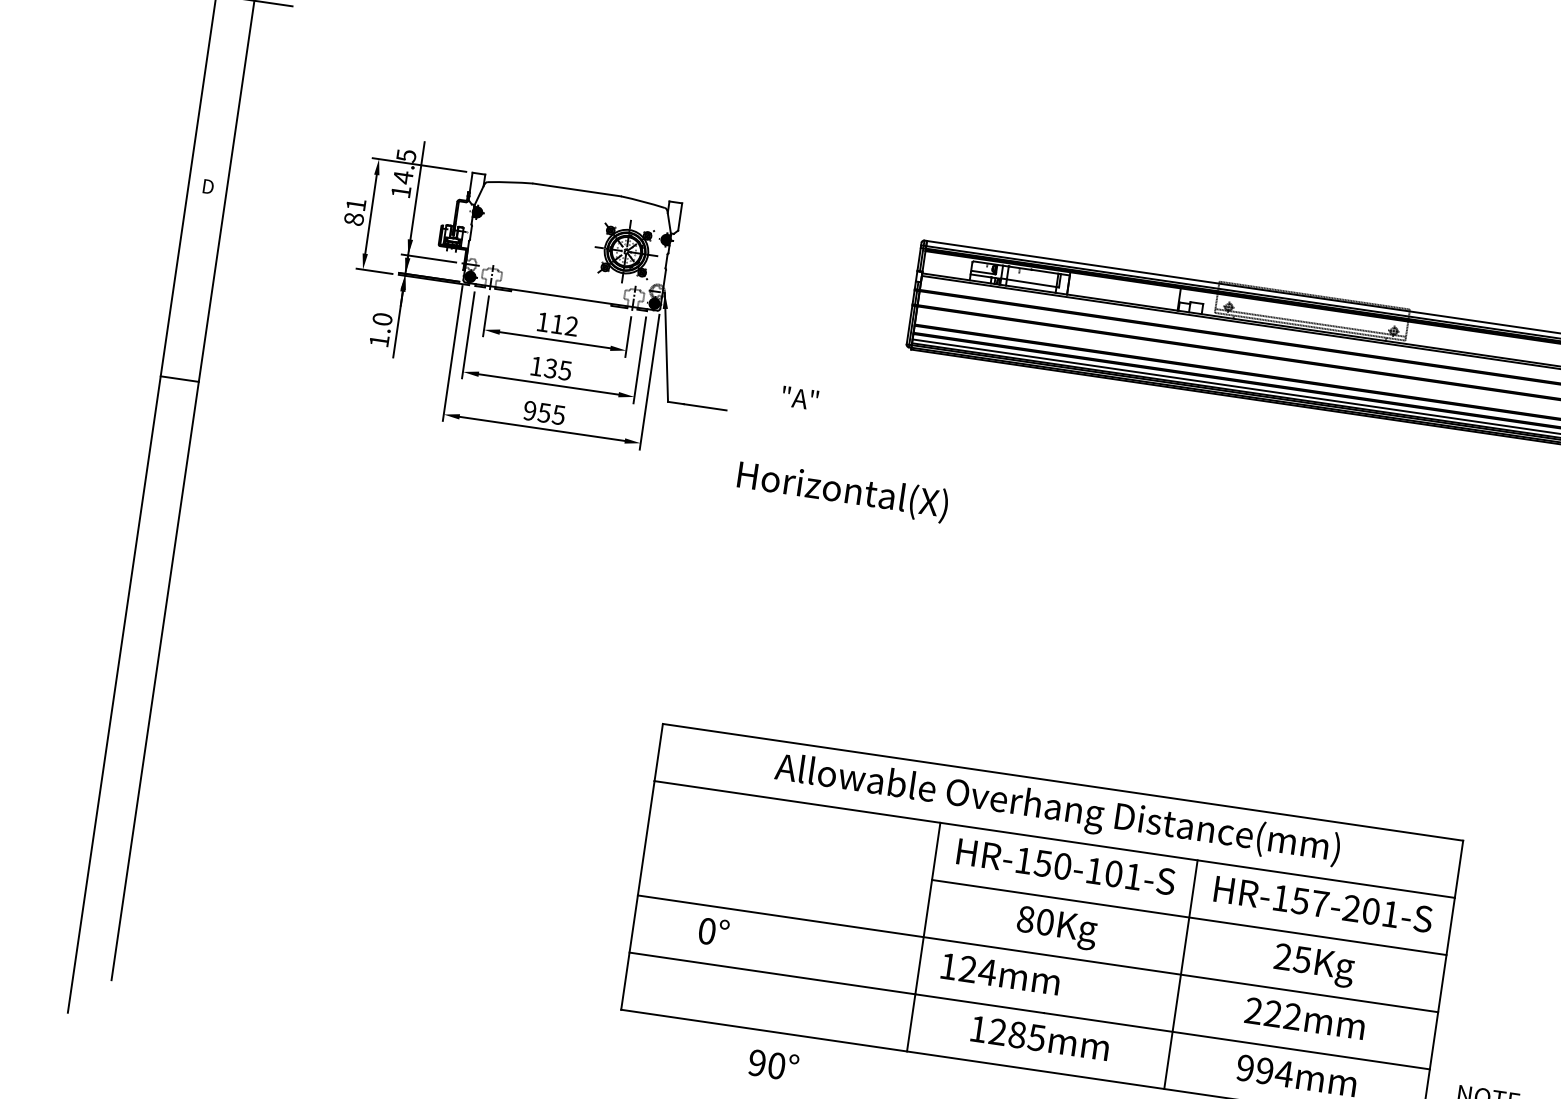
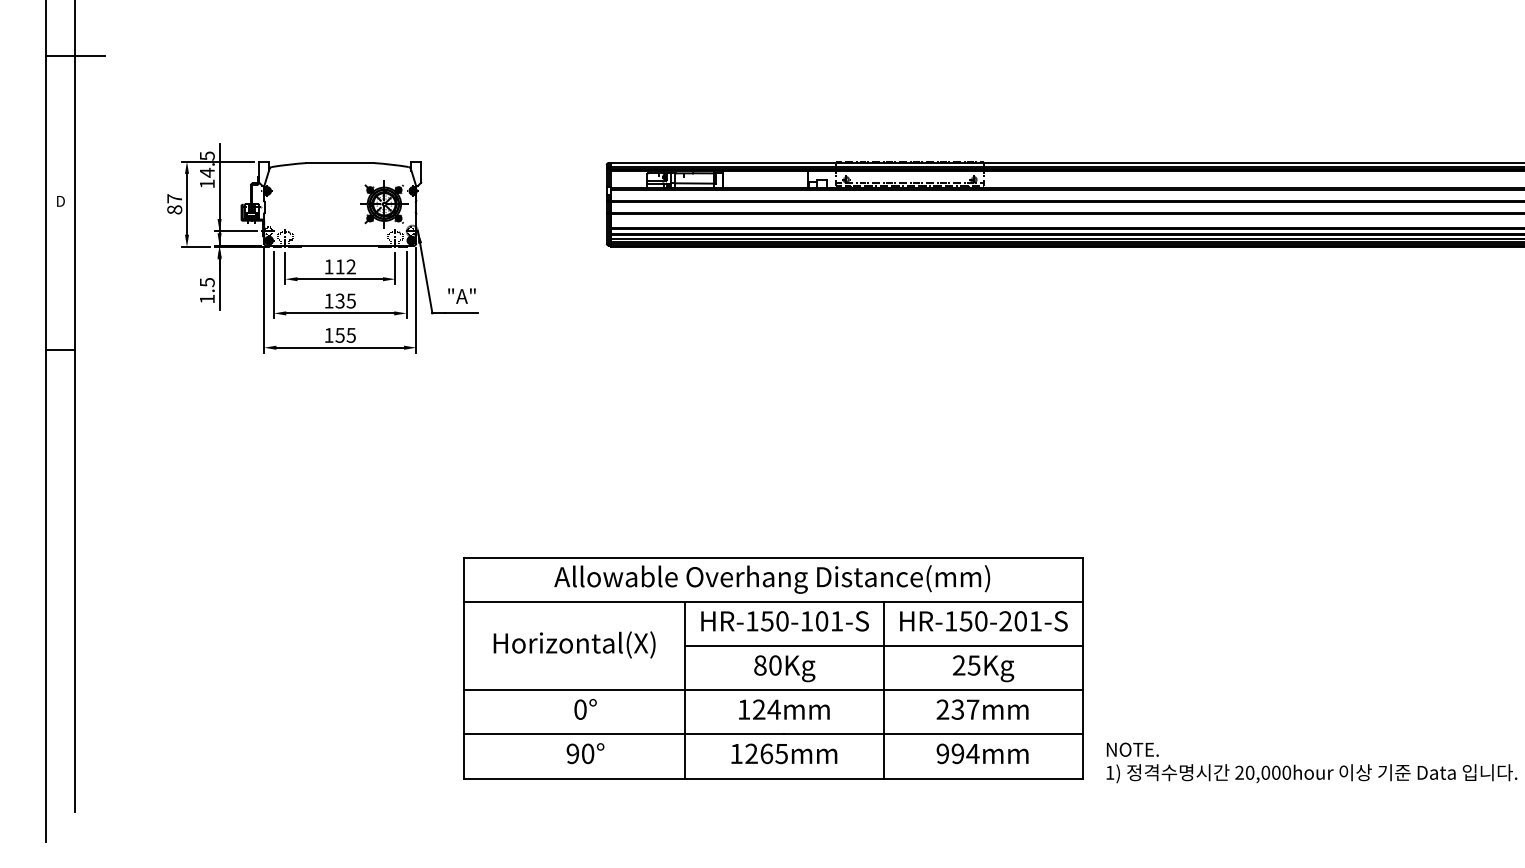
text: (355, 204) -> (174, 198), 81 -> 87
text: (381, 319) -> (206, 282), 1.0 -> 1.5
text: (799, 397) -> (461, 295), moved
text: (529, 409) -> (328, 334), 955 -> 155
text: (842, 490) -> (574, 644), moved
text: (1320, 904) -> (981, 621), HR-157-201-S -> HR-150-201-S
text: (713, 931) -> (585, 709), moved
text: (1000, 973) -> (784, 709), moved
text: (1283, 1015) -> (965, 709), 222mm -> 237mm
text: (1017, 1034) -> (766, 753), 1285mm -> 1265mm
text: (773, 1064) -> (585, 753), moved

